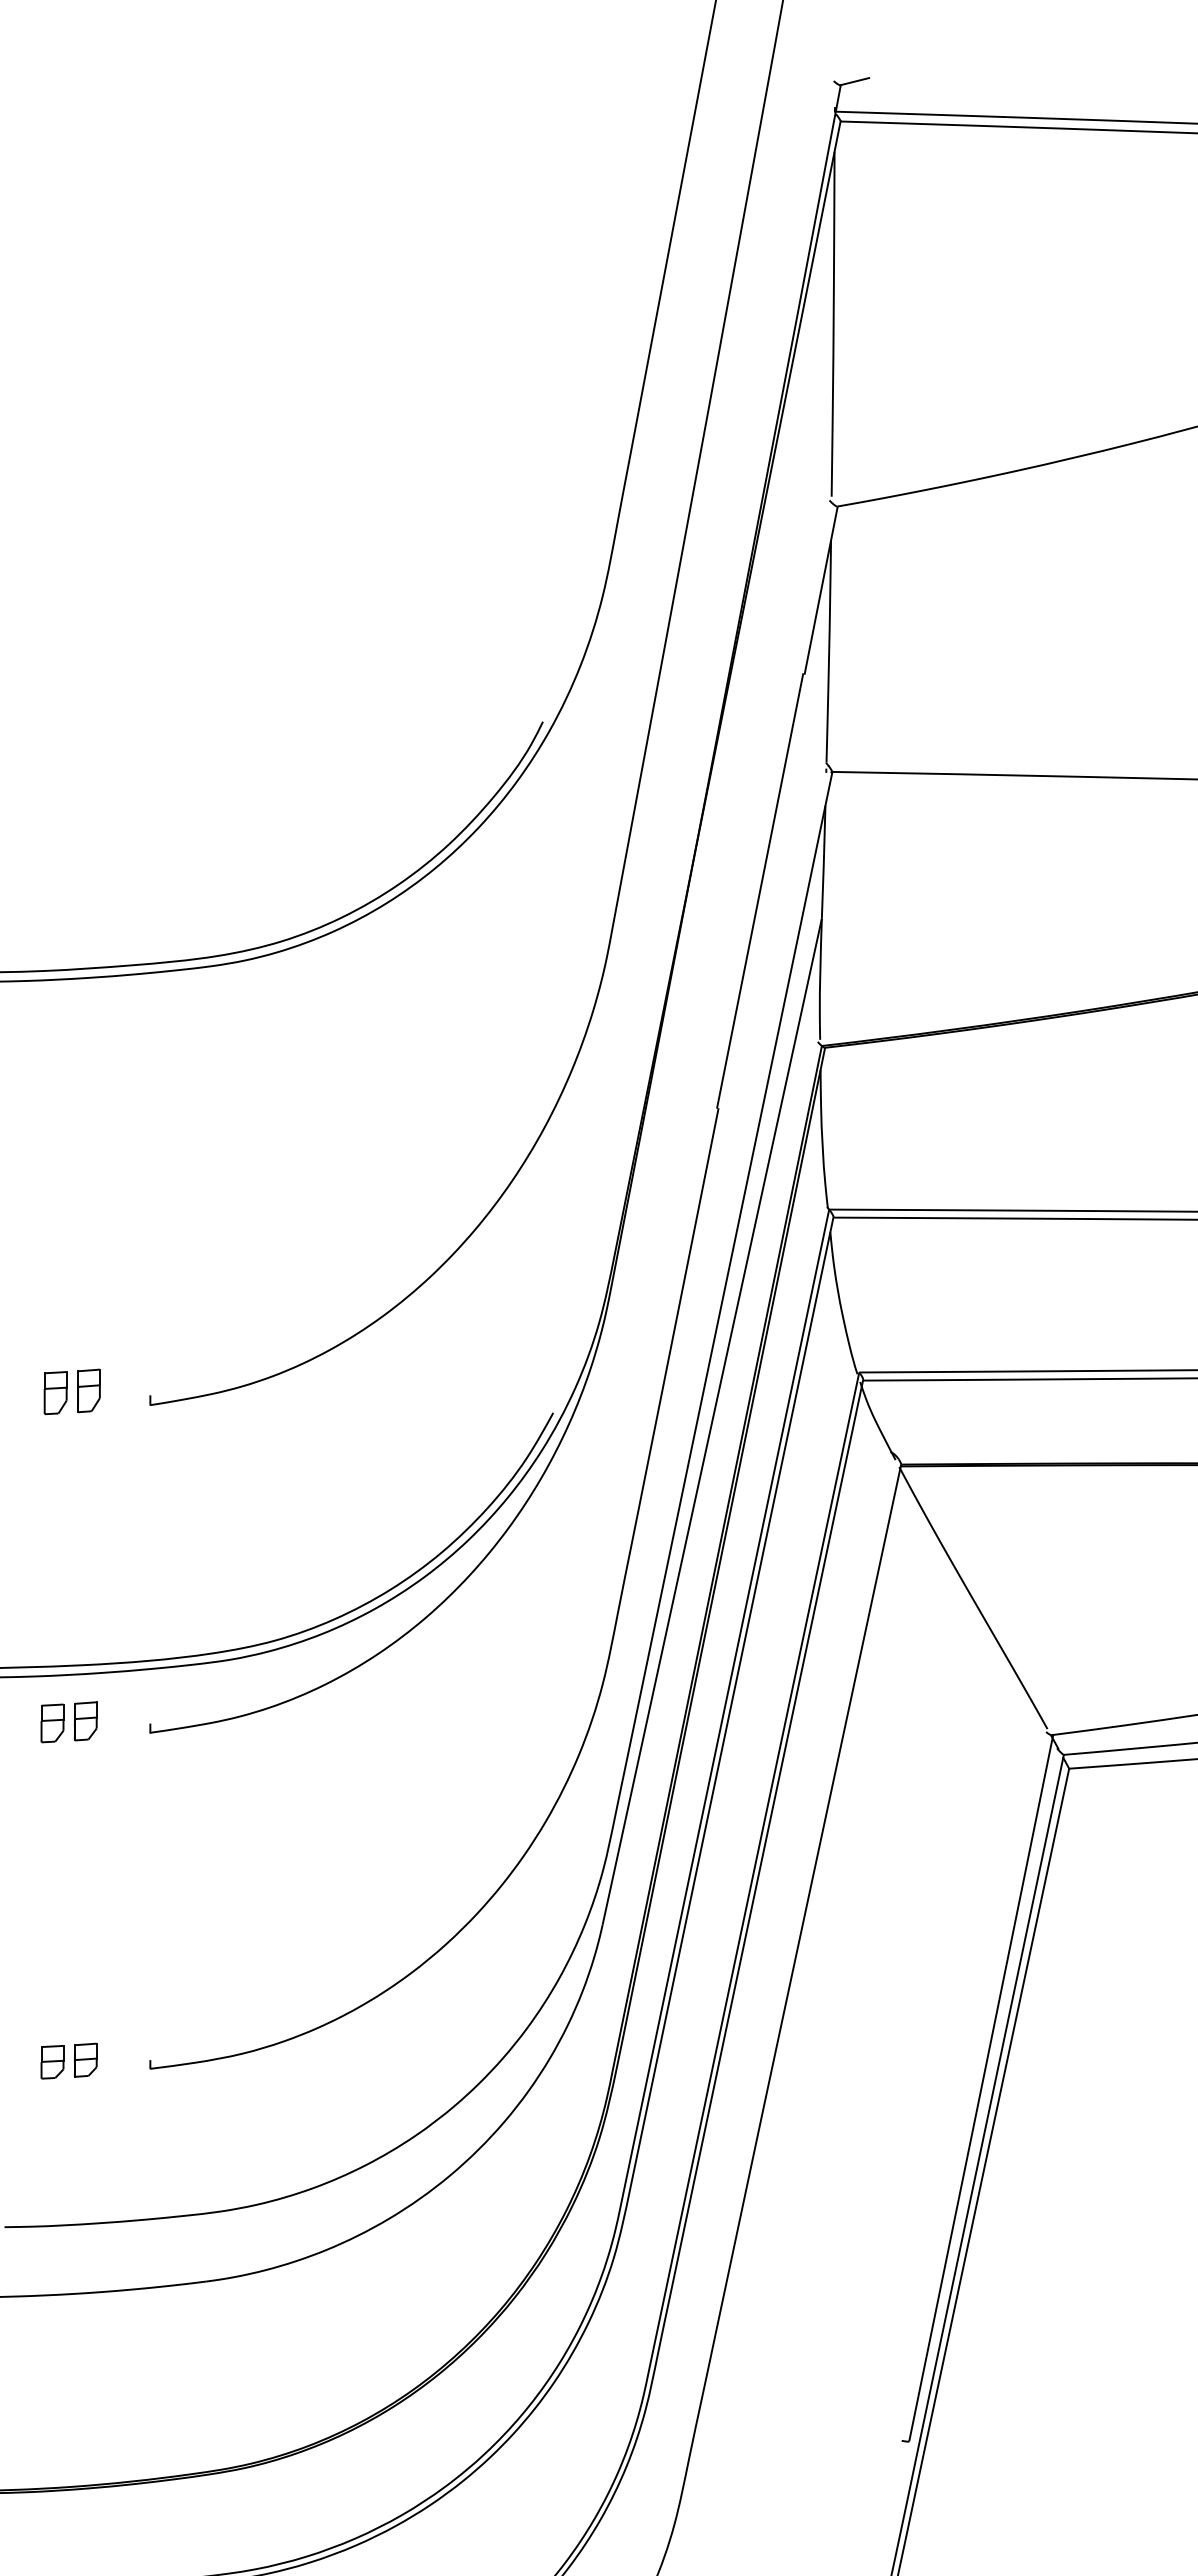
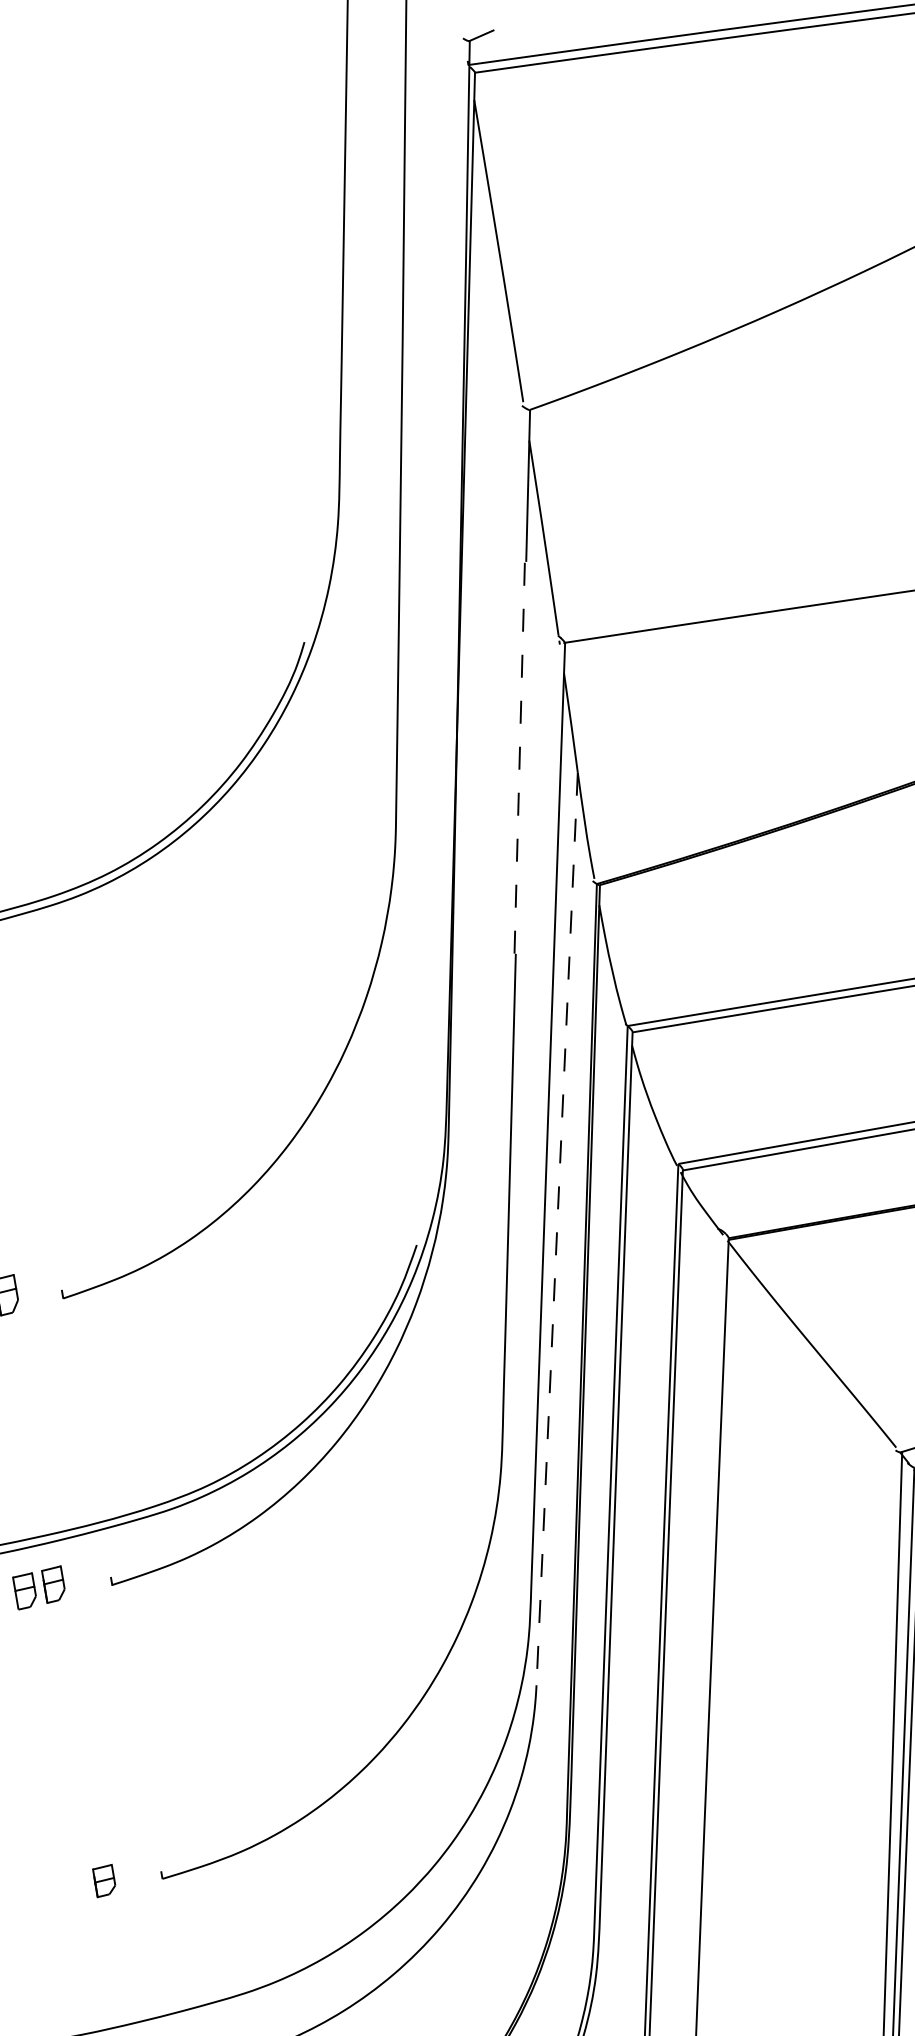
line: (760, 891) -> (520, 758), solid -> dashed
line: (712, 1421) -> (557, 1228), solid -> dashed
part: (52, 2062) -> (75, 1887), removed

